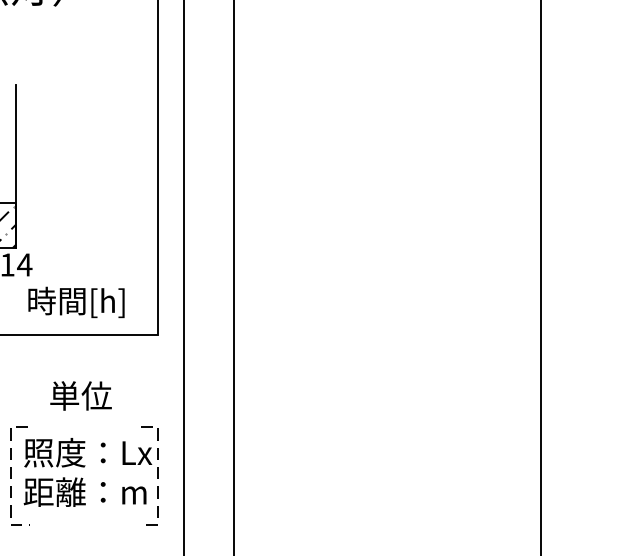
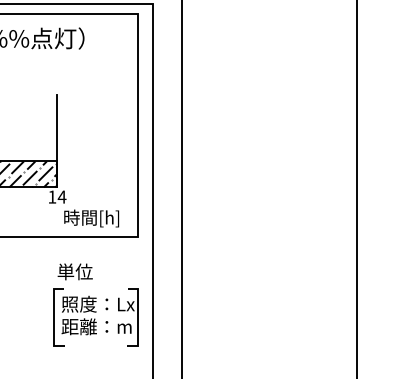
text: (79, 395) -> (74, 271), moved
line: (11, 479) -> (54, 319), dashed -> solid
line: (158, 479) -> (138, 319), dashed -> solid

